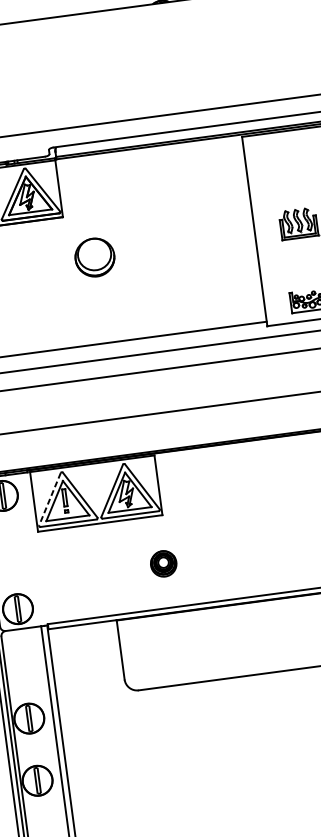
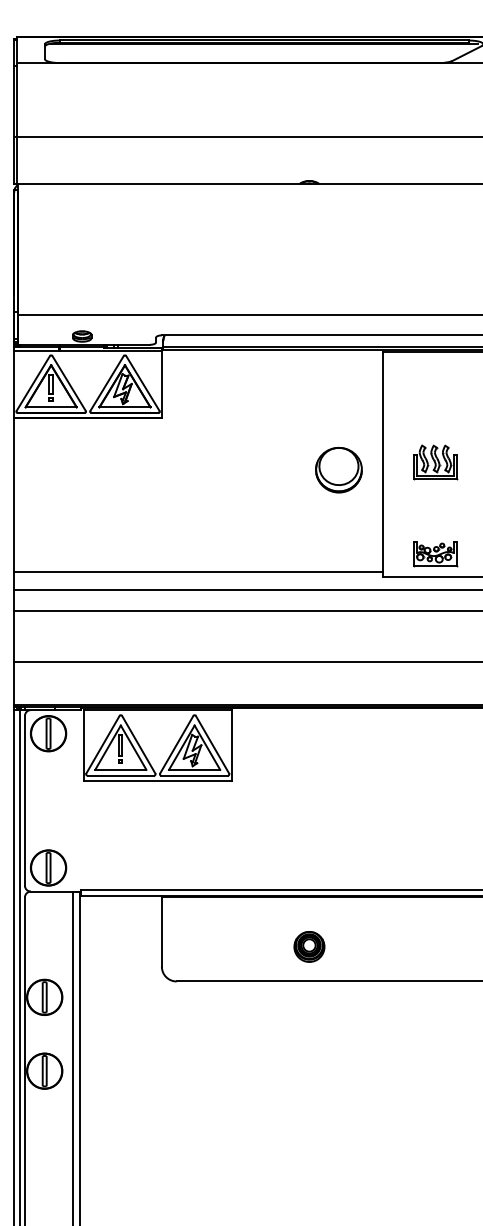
part: (94, 257) -> (338, 470), moved
line: (49, 499) -> (102, 745), dashed -> solid
part: (163, 563) -> (309, 946), moved

